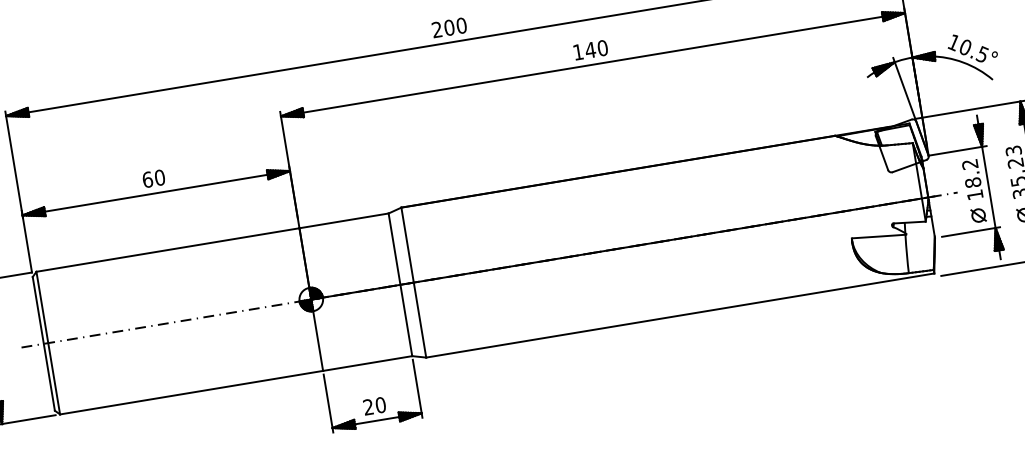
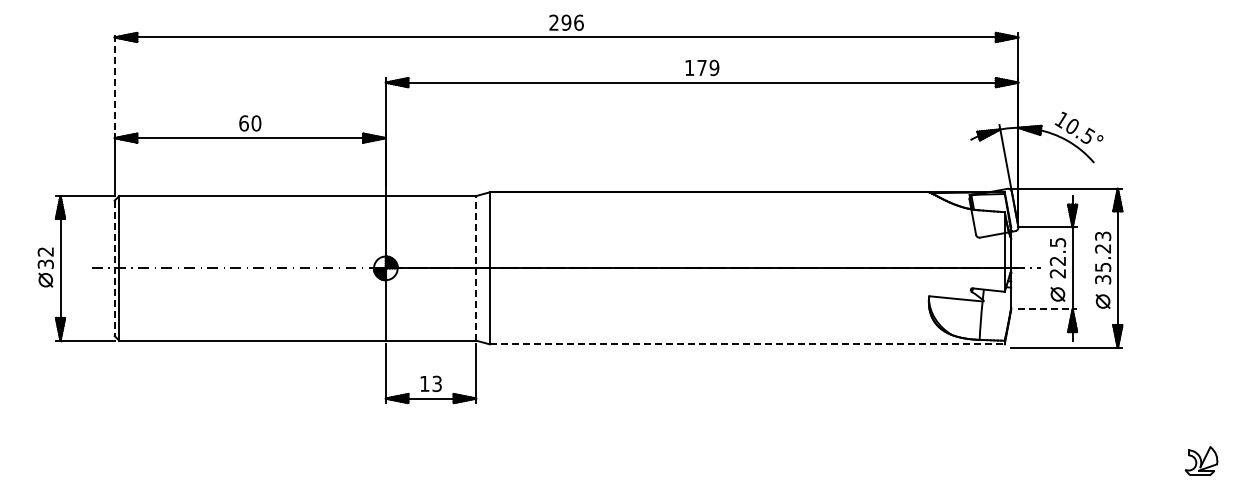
text: (455, 26) -> (572, 22), 200 -> 296
text: (595, 49) -> (707, 68), 140 -> 179
line: (13, 164) -> (114, 86), solid -> dashed
text: (972, 180) -> (1057, 258), 18.2 -> 22.5
line: (971, 231) -> (1048, 309), solid -> dashed
line: (400, 283) -> (476, 267), solid -> dashed
line: (680, 315) -> (747, 344), solid -> dashed
line: (43, 344) -> (114, 268), solid -> dashed
text: (375, 405) -> (431, 383), 20 -> 13

